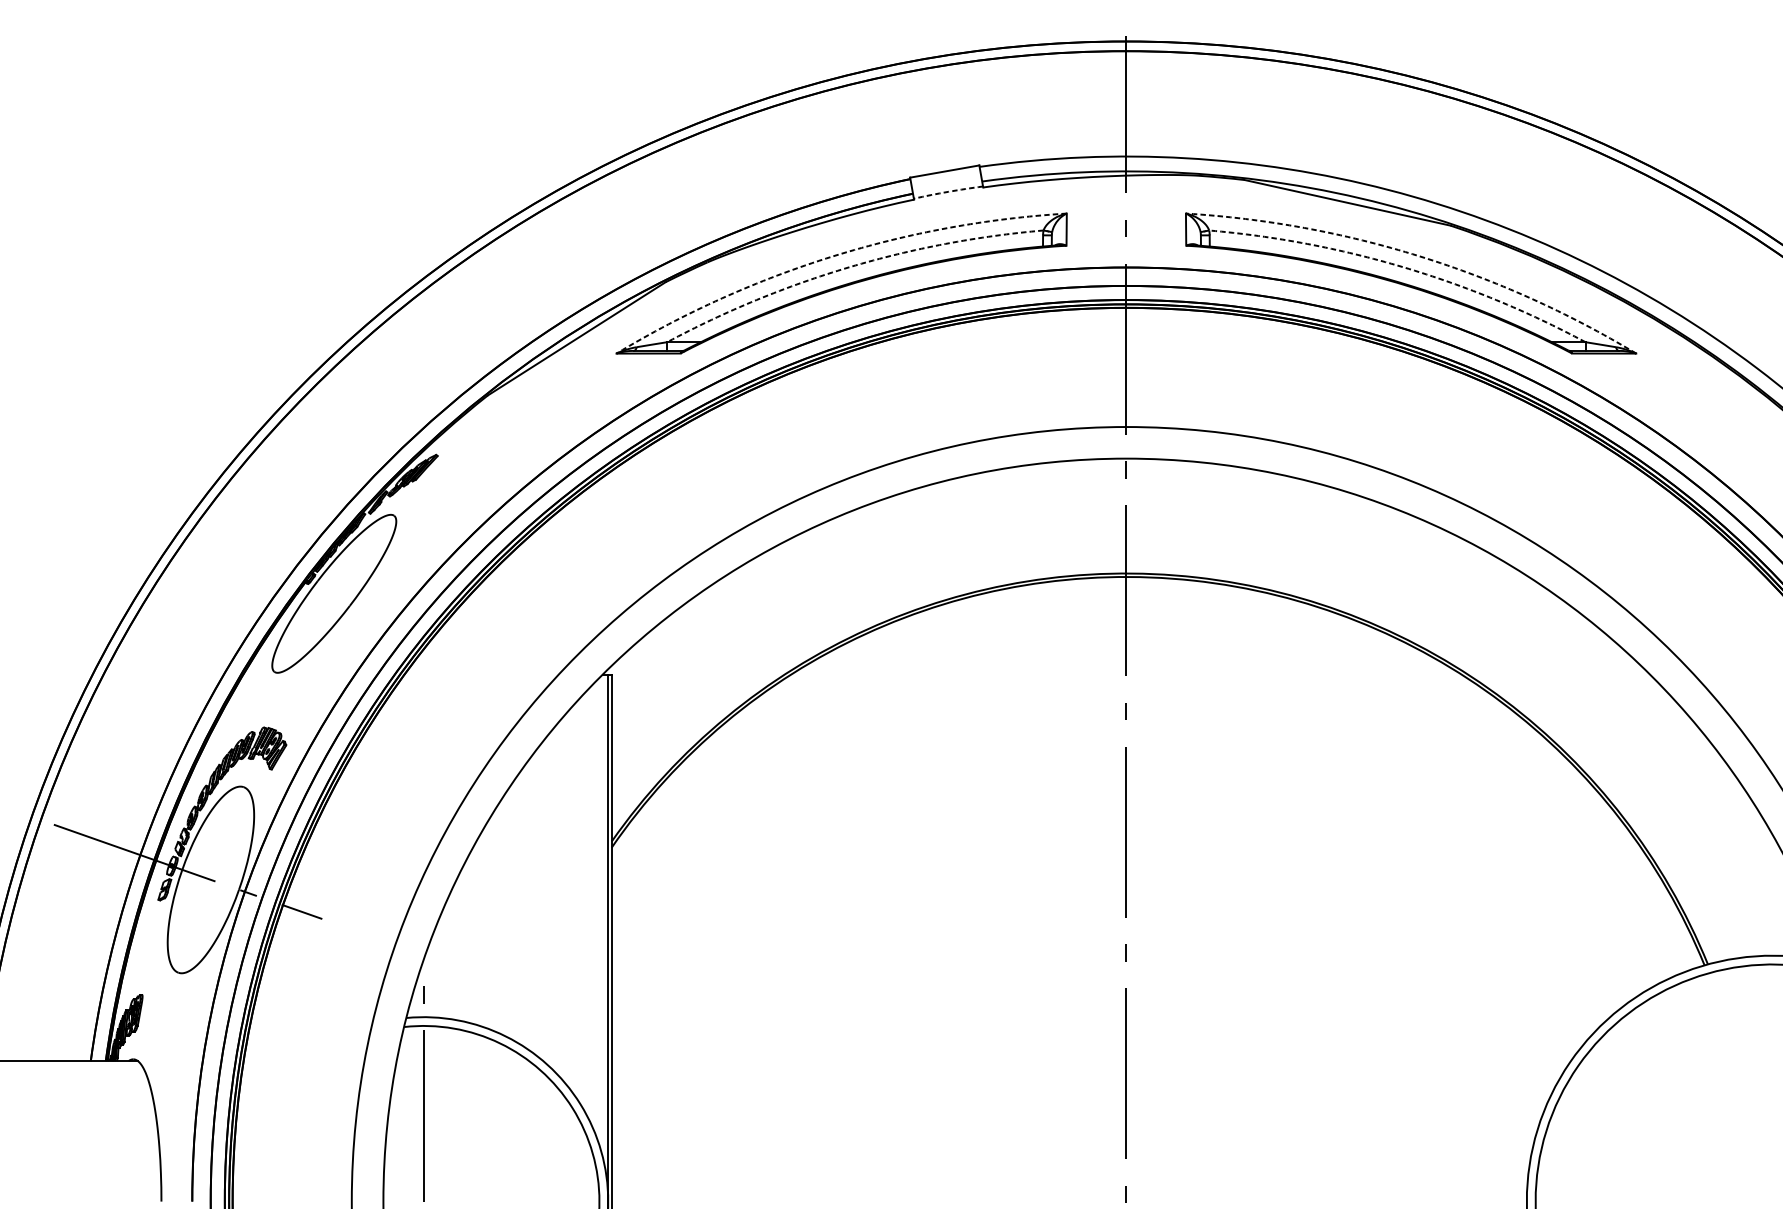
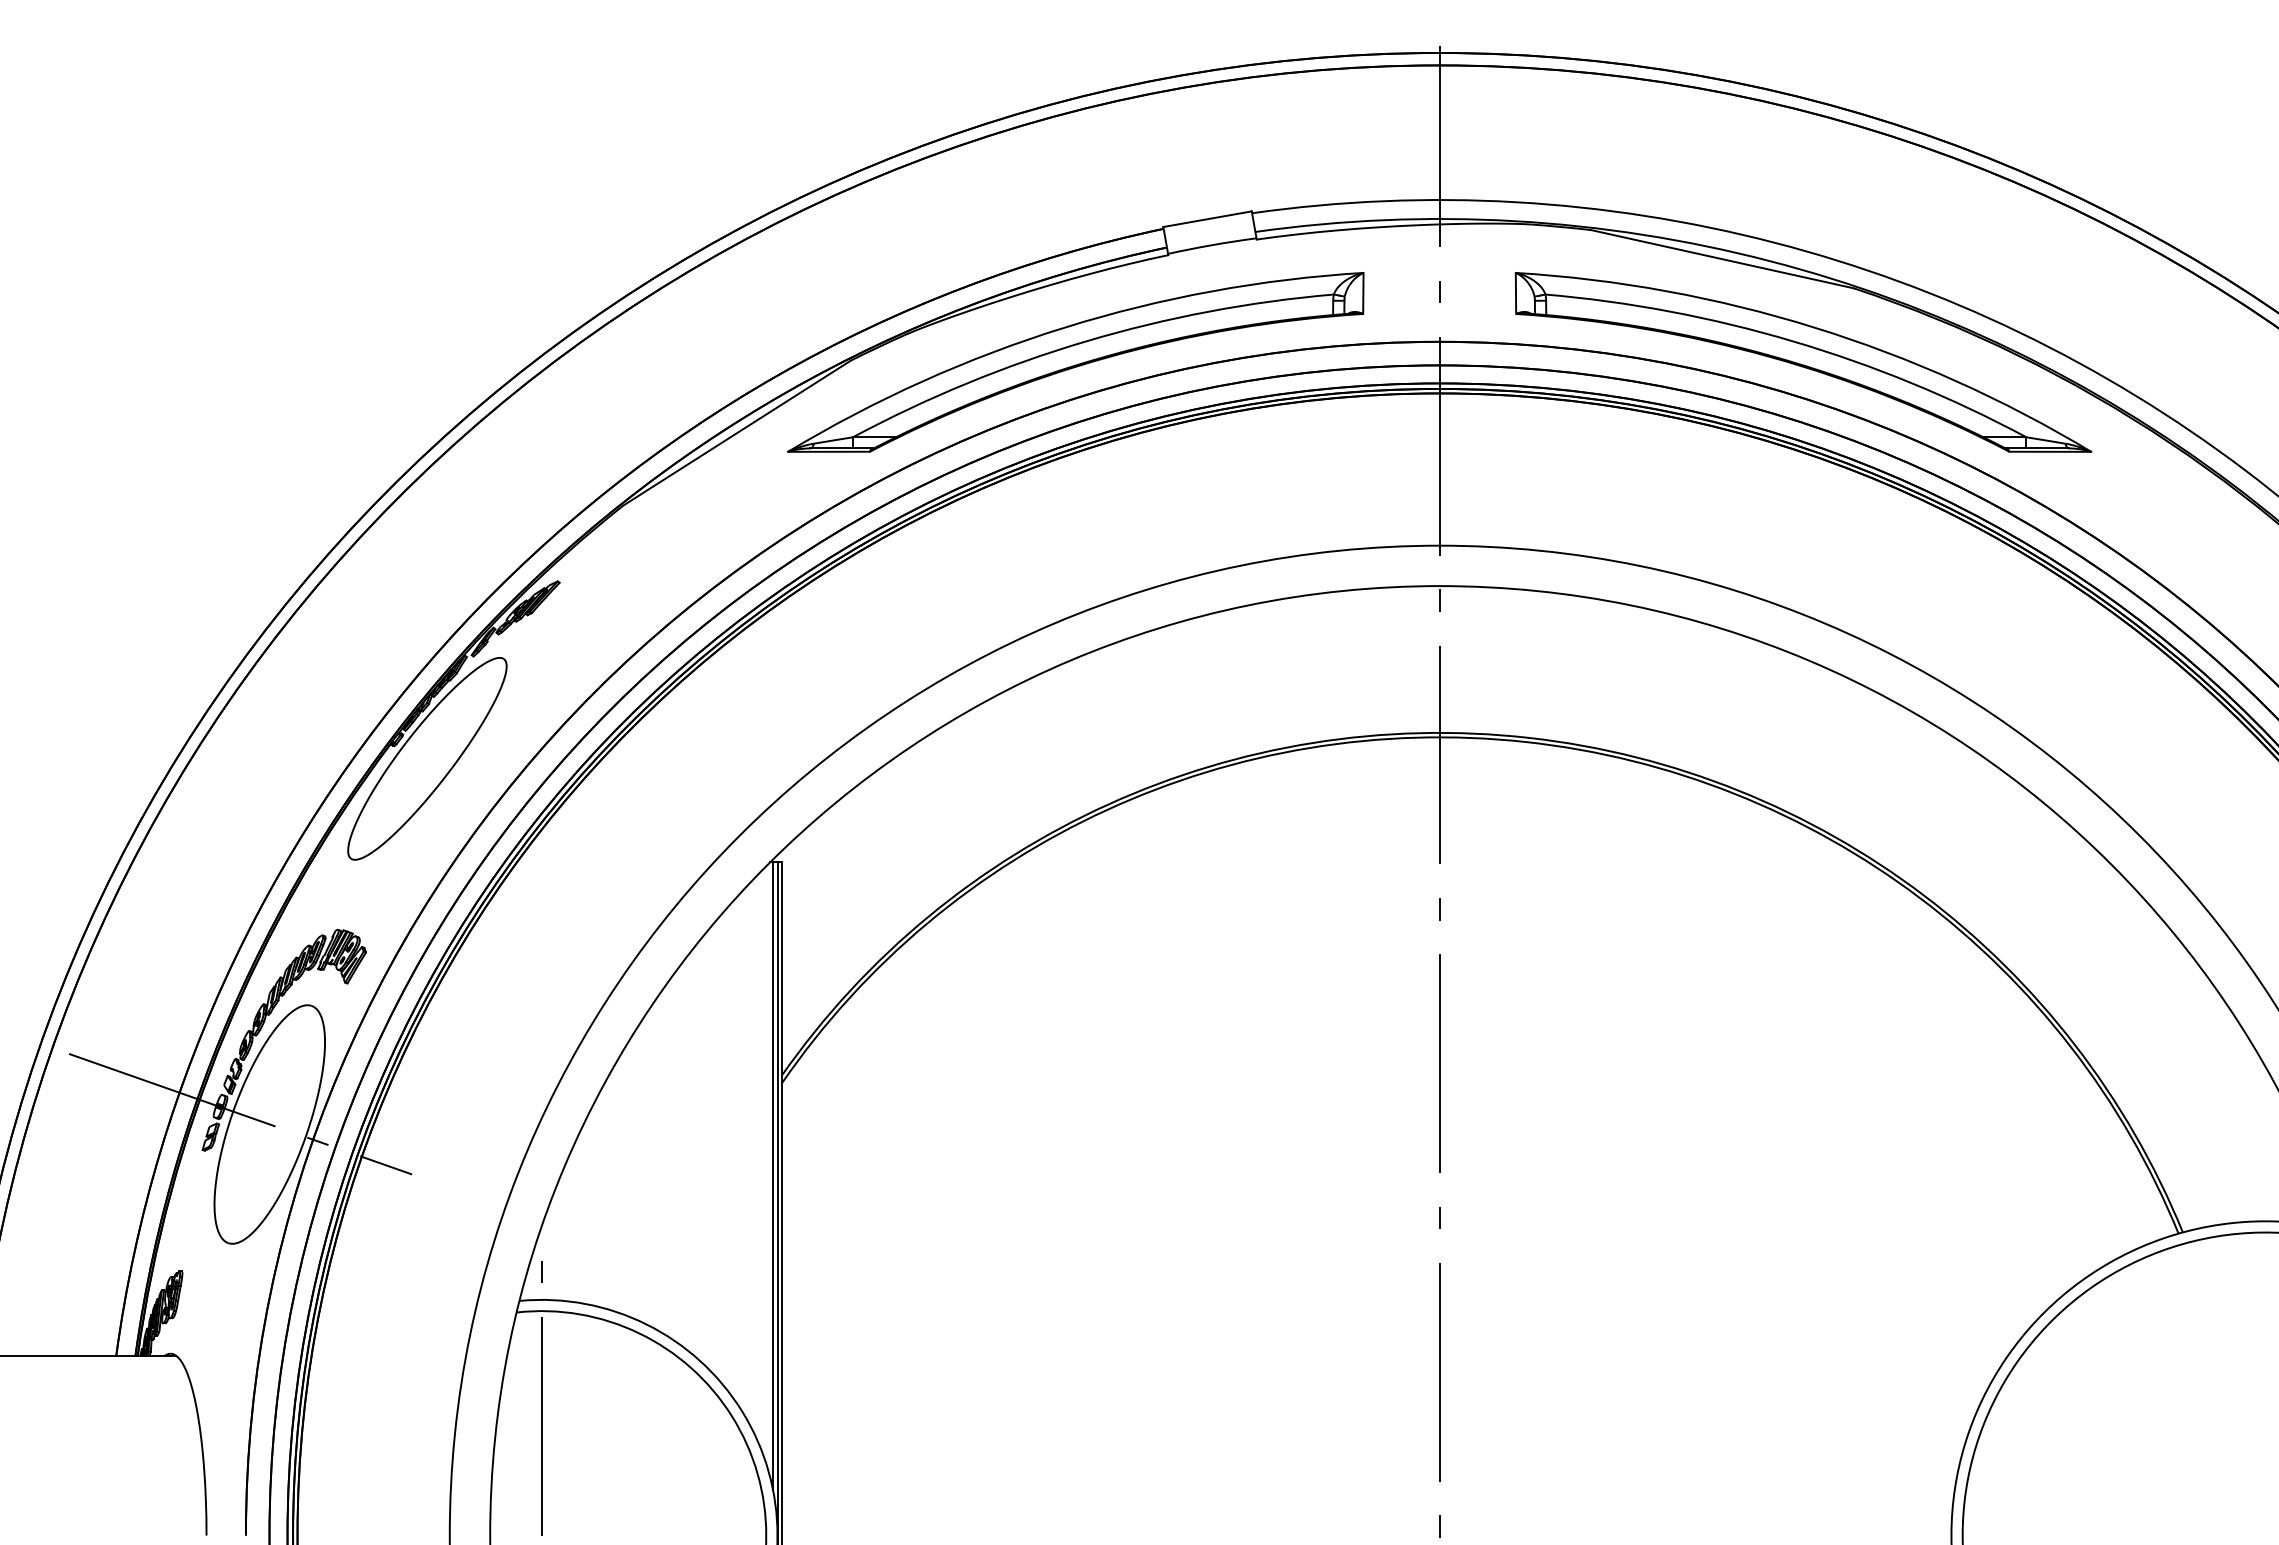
arc: (948, 192) -> (1212, 245), dashed -> solid
arc: (832, 256) -> (1064, 327), dashed -> solid
arc: (1419, 256) -> (1814, 327), dashed -> solid
arc: (850, 267) -> (1086, 341), dashed -> solid
arc: (1403, 267) -> (1793, 341), dashed -> solid
line: (605, 919) -> (773, 1175), added

